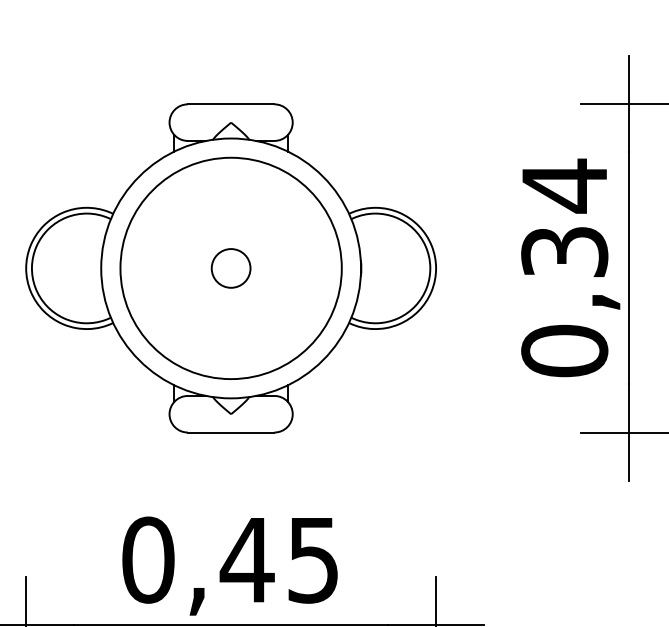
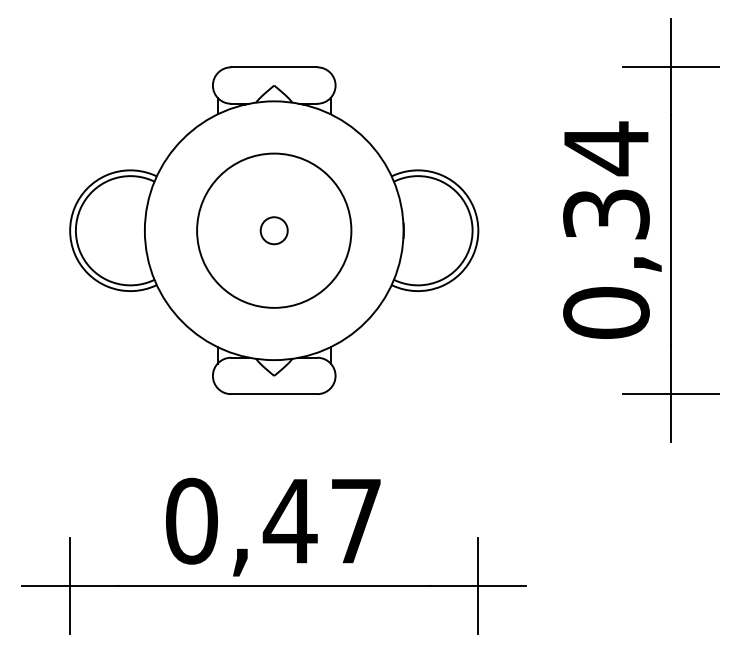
circle: (230, 268) -> (273, 230), size x0.7
circle: (231, 268) -> (274, 230), size x0.7
text: (312, 560) -> (355, 521), 0,45 -> 0,47

